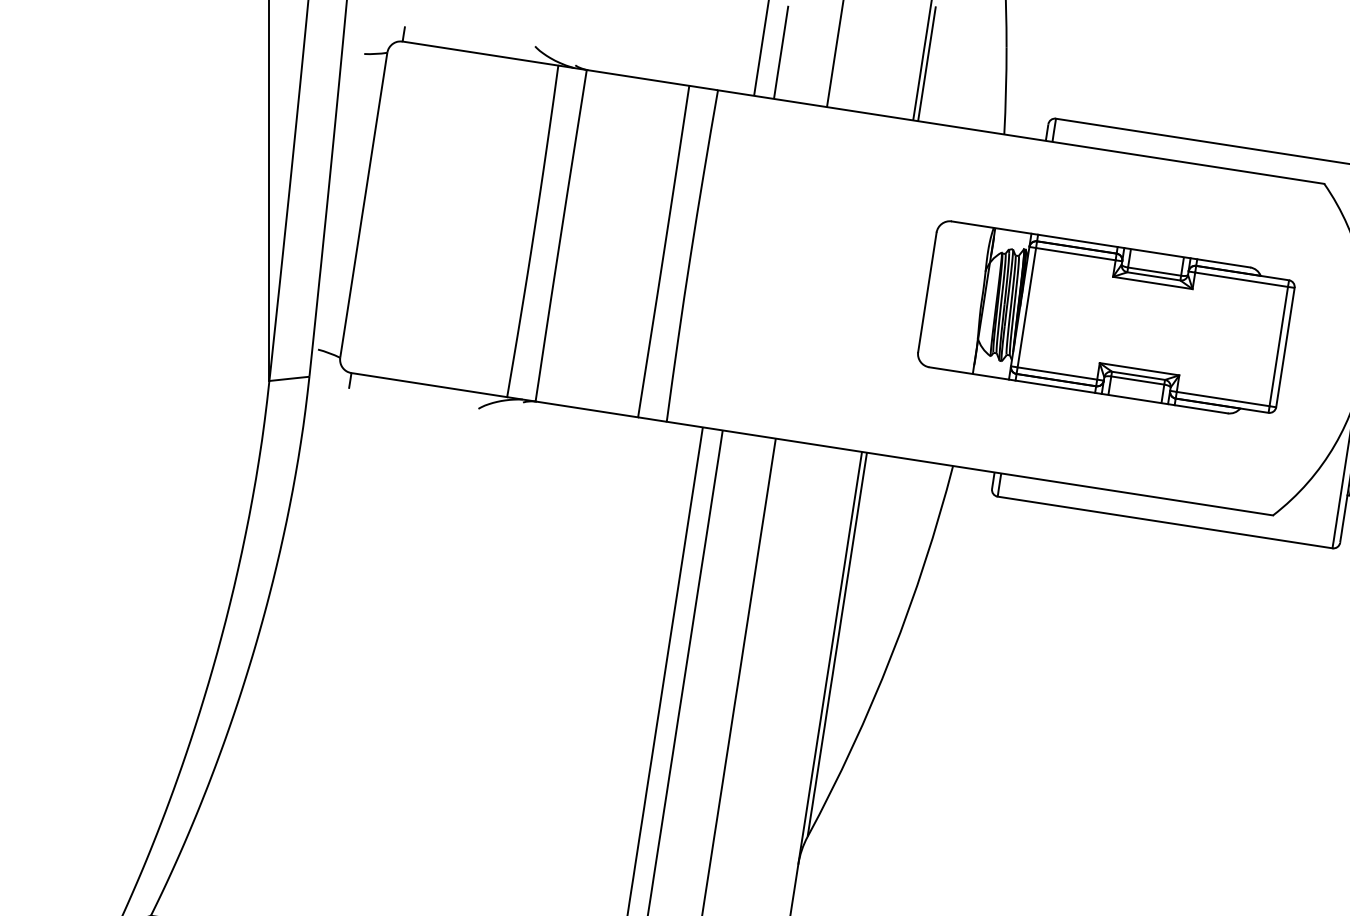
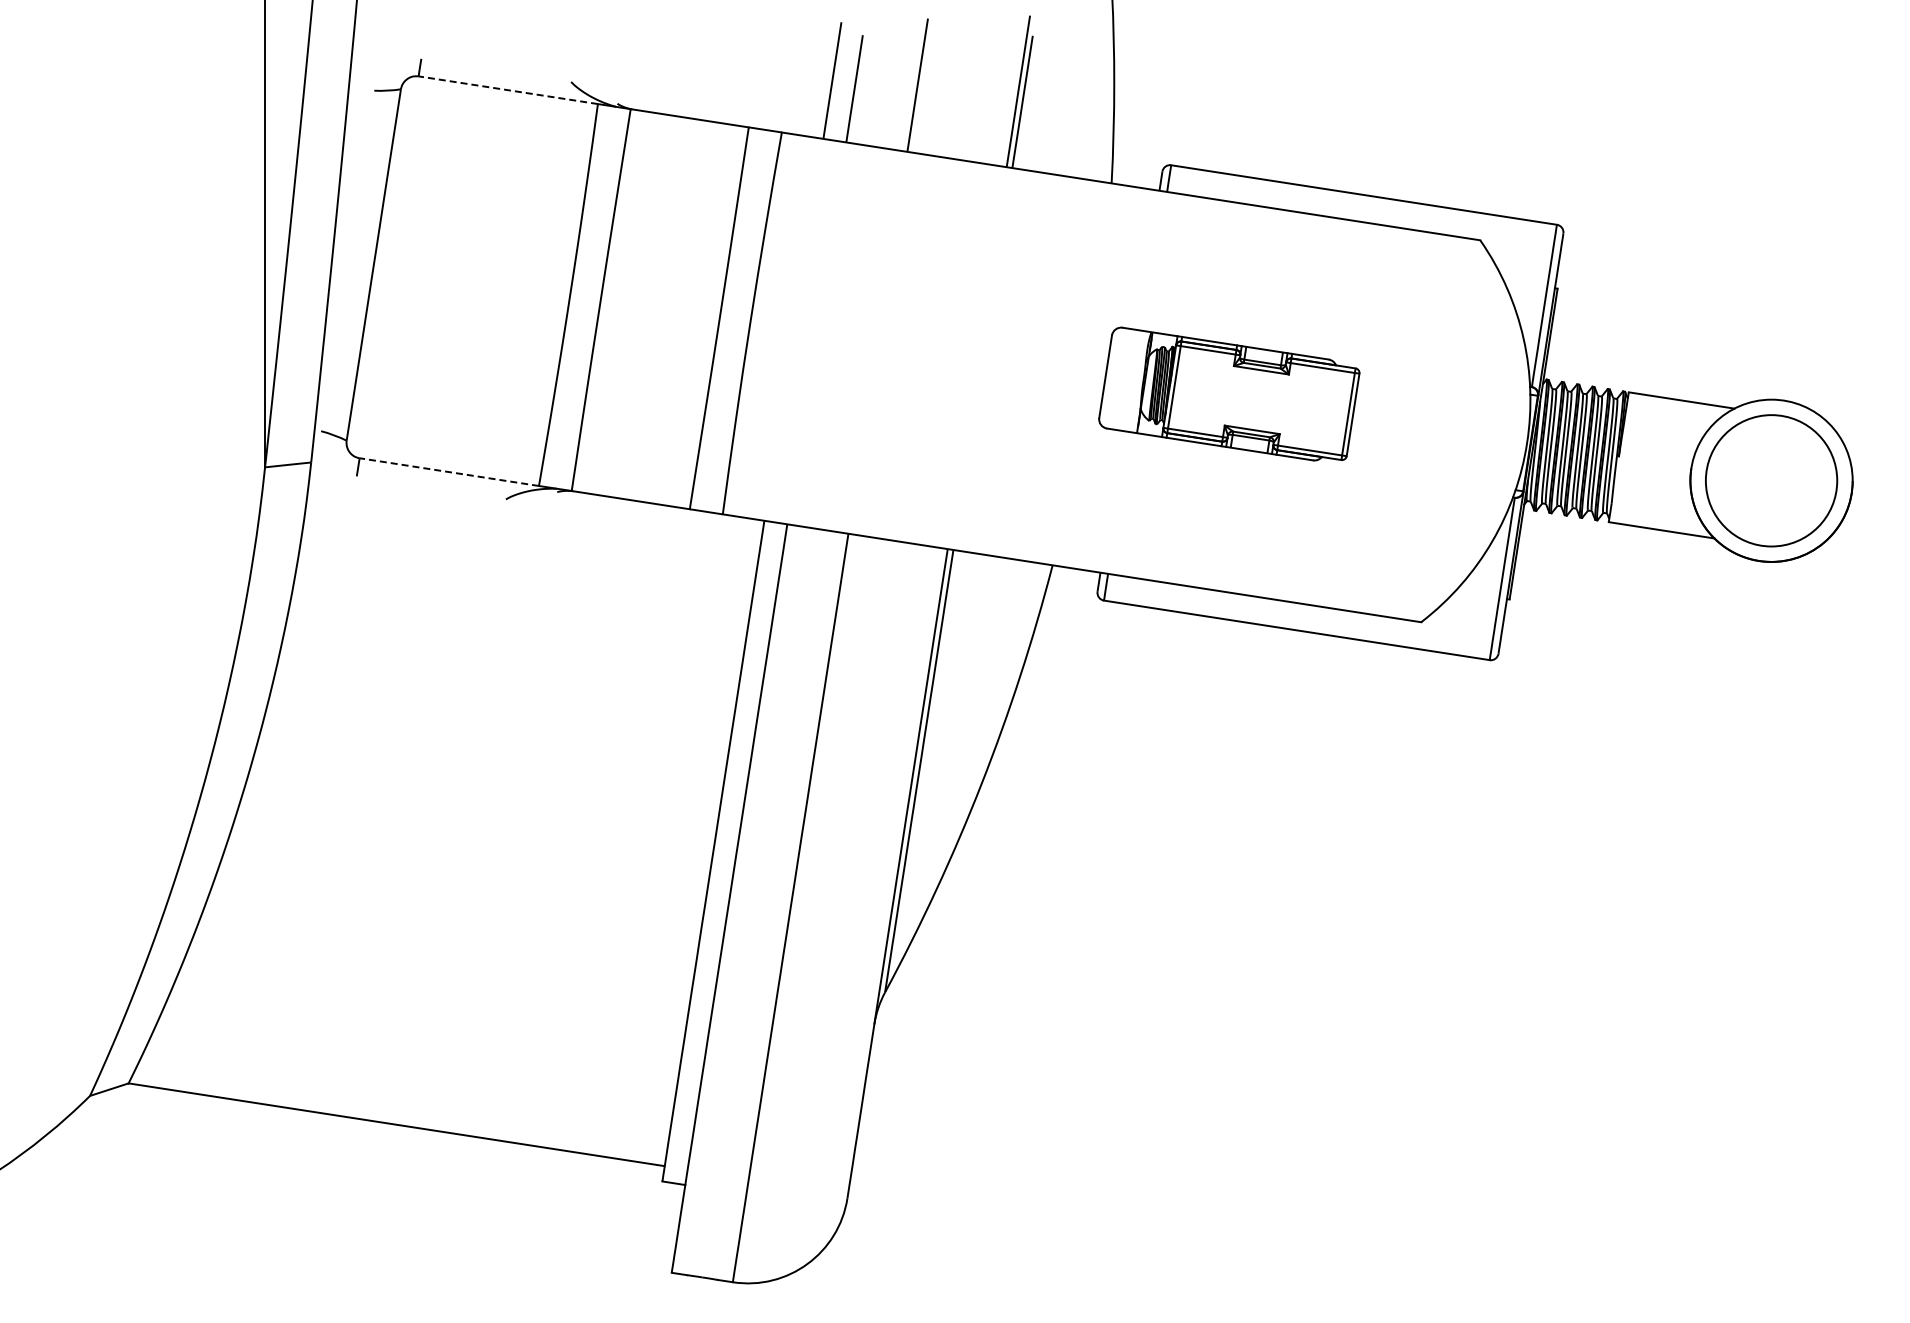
line: (480, 53) -> (508, 90), solid -> dashed
part: (1106, 316) -> (1229, 393), size x0.6
line: (429, 385) -> (449, 472), solid -> dashed

